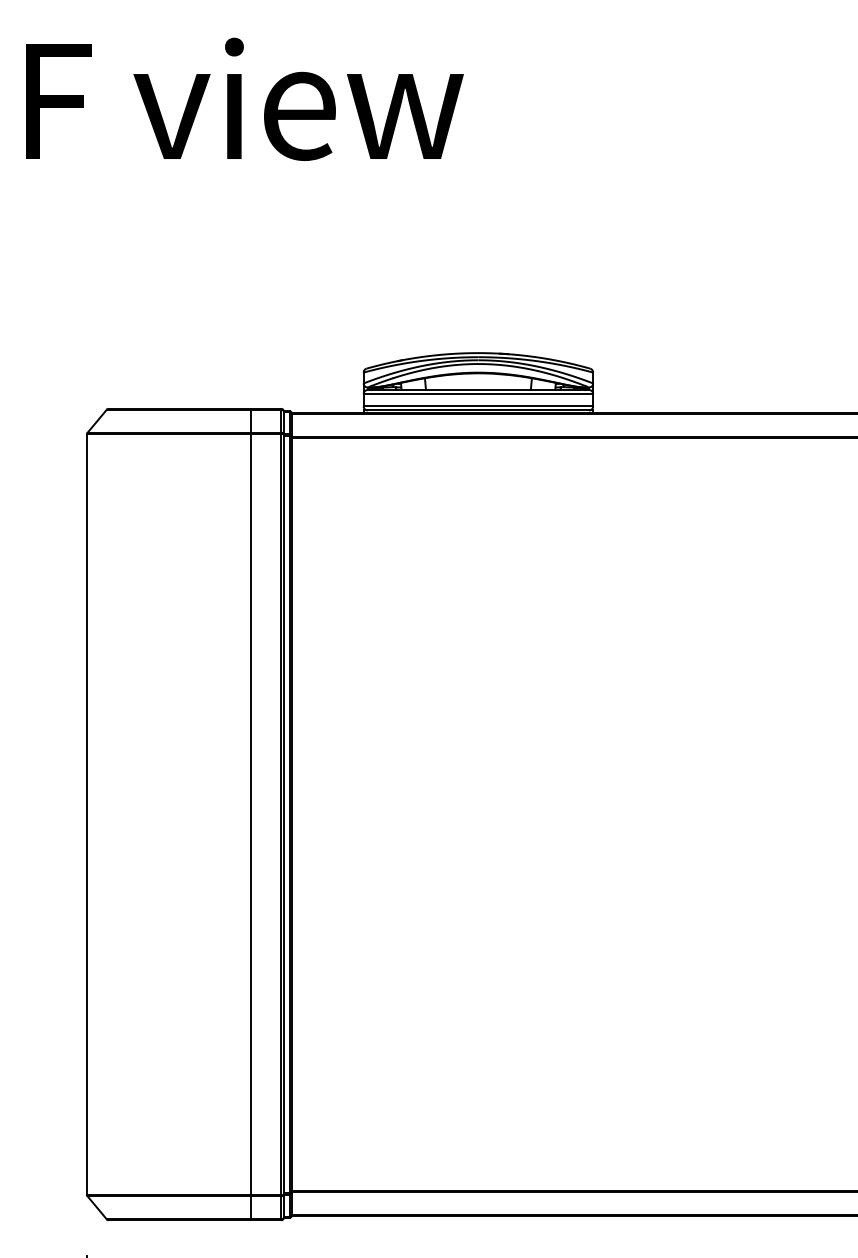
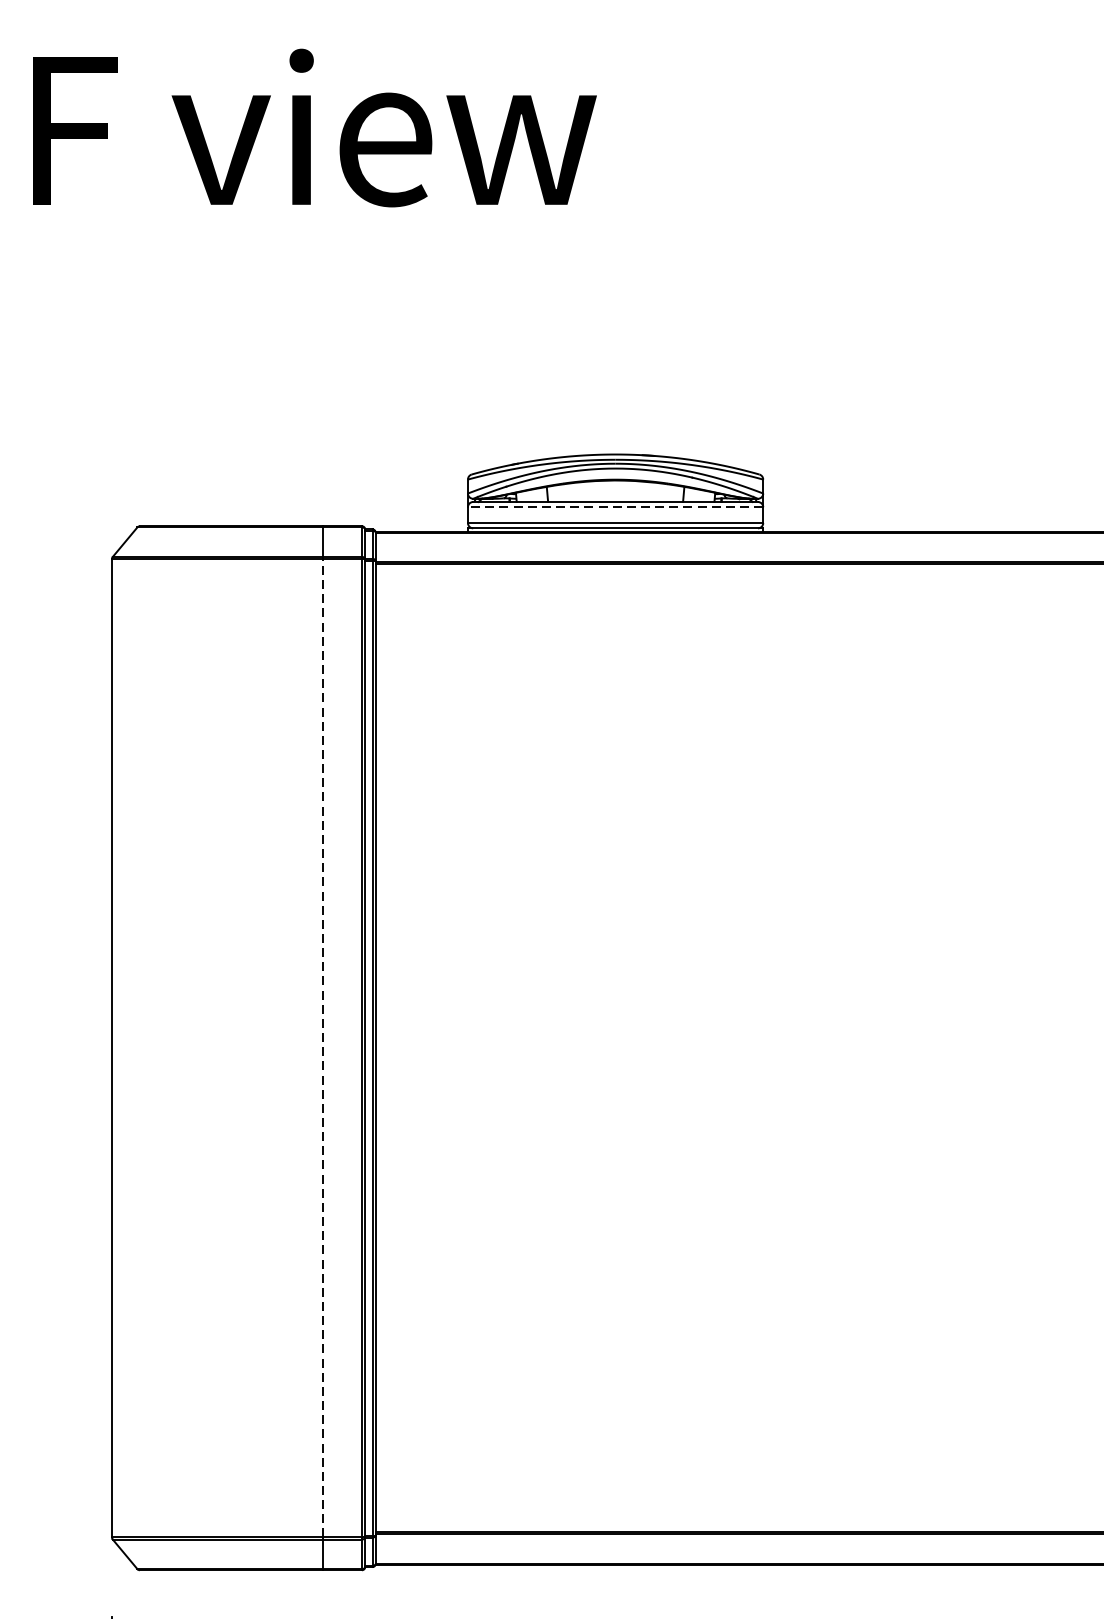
line: (478, 394) -> (615, 507), solid -> dashed
line: (250, 814) -> (322, 1048), solid -> dashed

